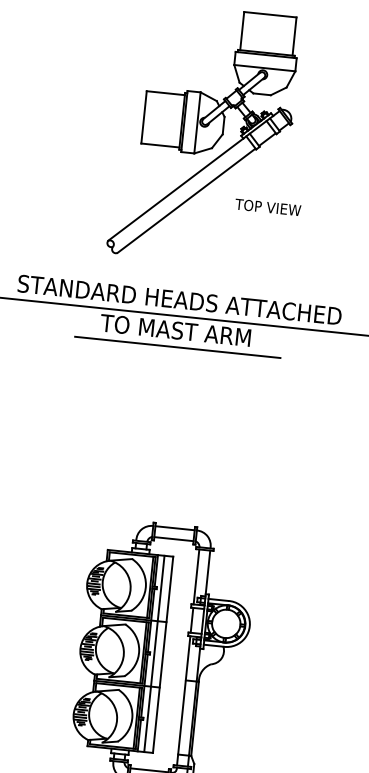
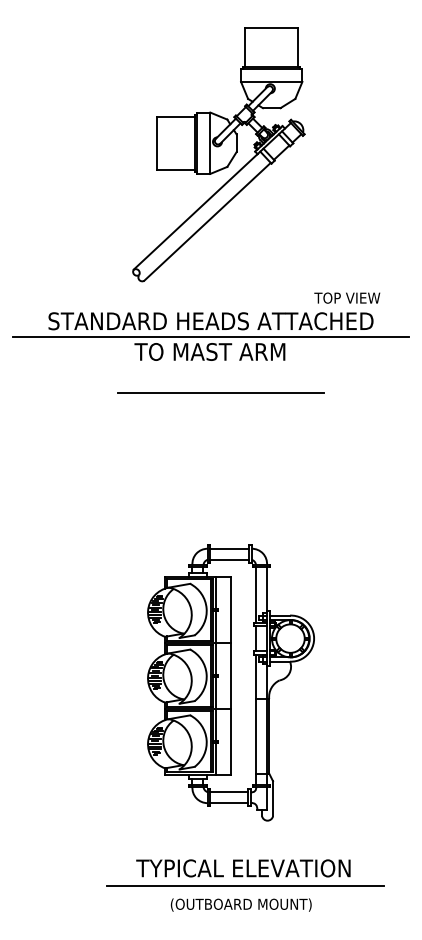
text: (268, 206) -> (347, 297), moved
line: (177, 347) -> (220, 392), moved
line: (154, 653) -> (222, 675), removed

